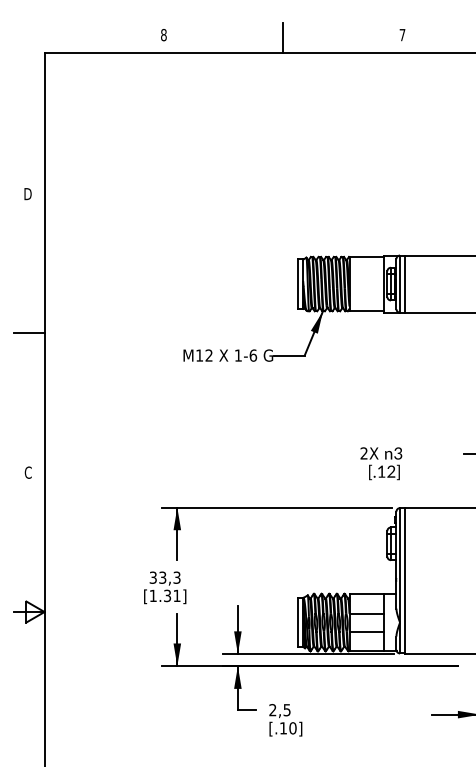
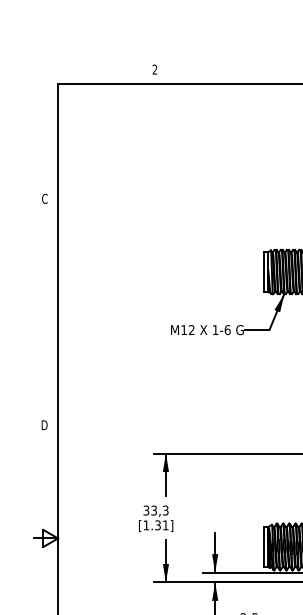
text: (163, 35) -> (154, 70), 8 -> 2
line: (283, 38) -> (252, 72), removed
text: (27, 193) -> (44, 198), D -> C
line: (29, 333) -> (45, 312), removed
text: (27, 472) -> (44, 425), C -> D

